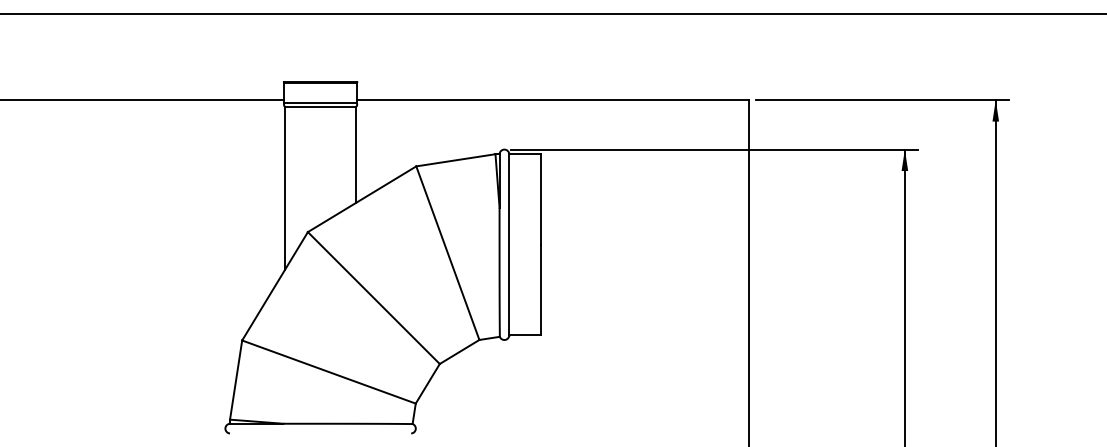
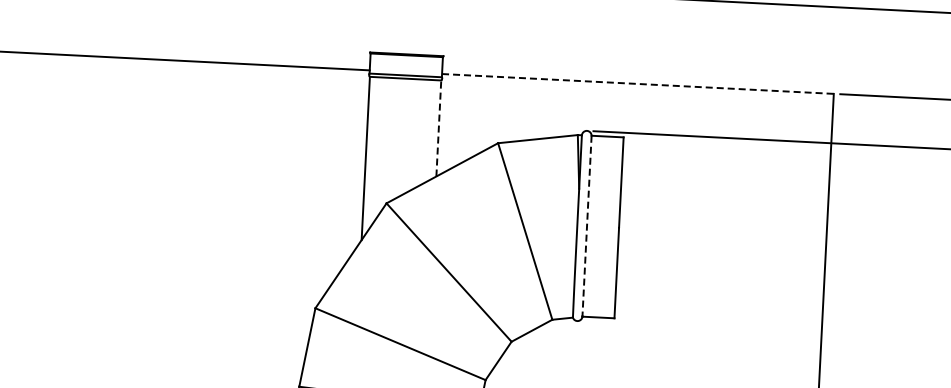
line: (553, 100) -> (638, 84), solid -> dashed
line: (356, 154) -> (439, 128), solid -> dashed
line: (509, 245) -> (587, 226), solid -> dashed

